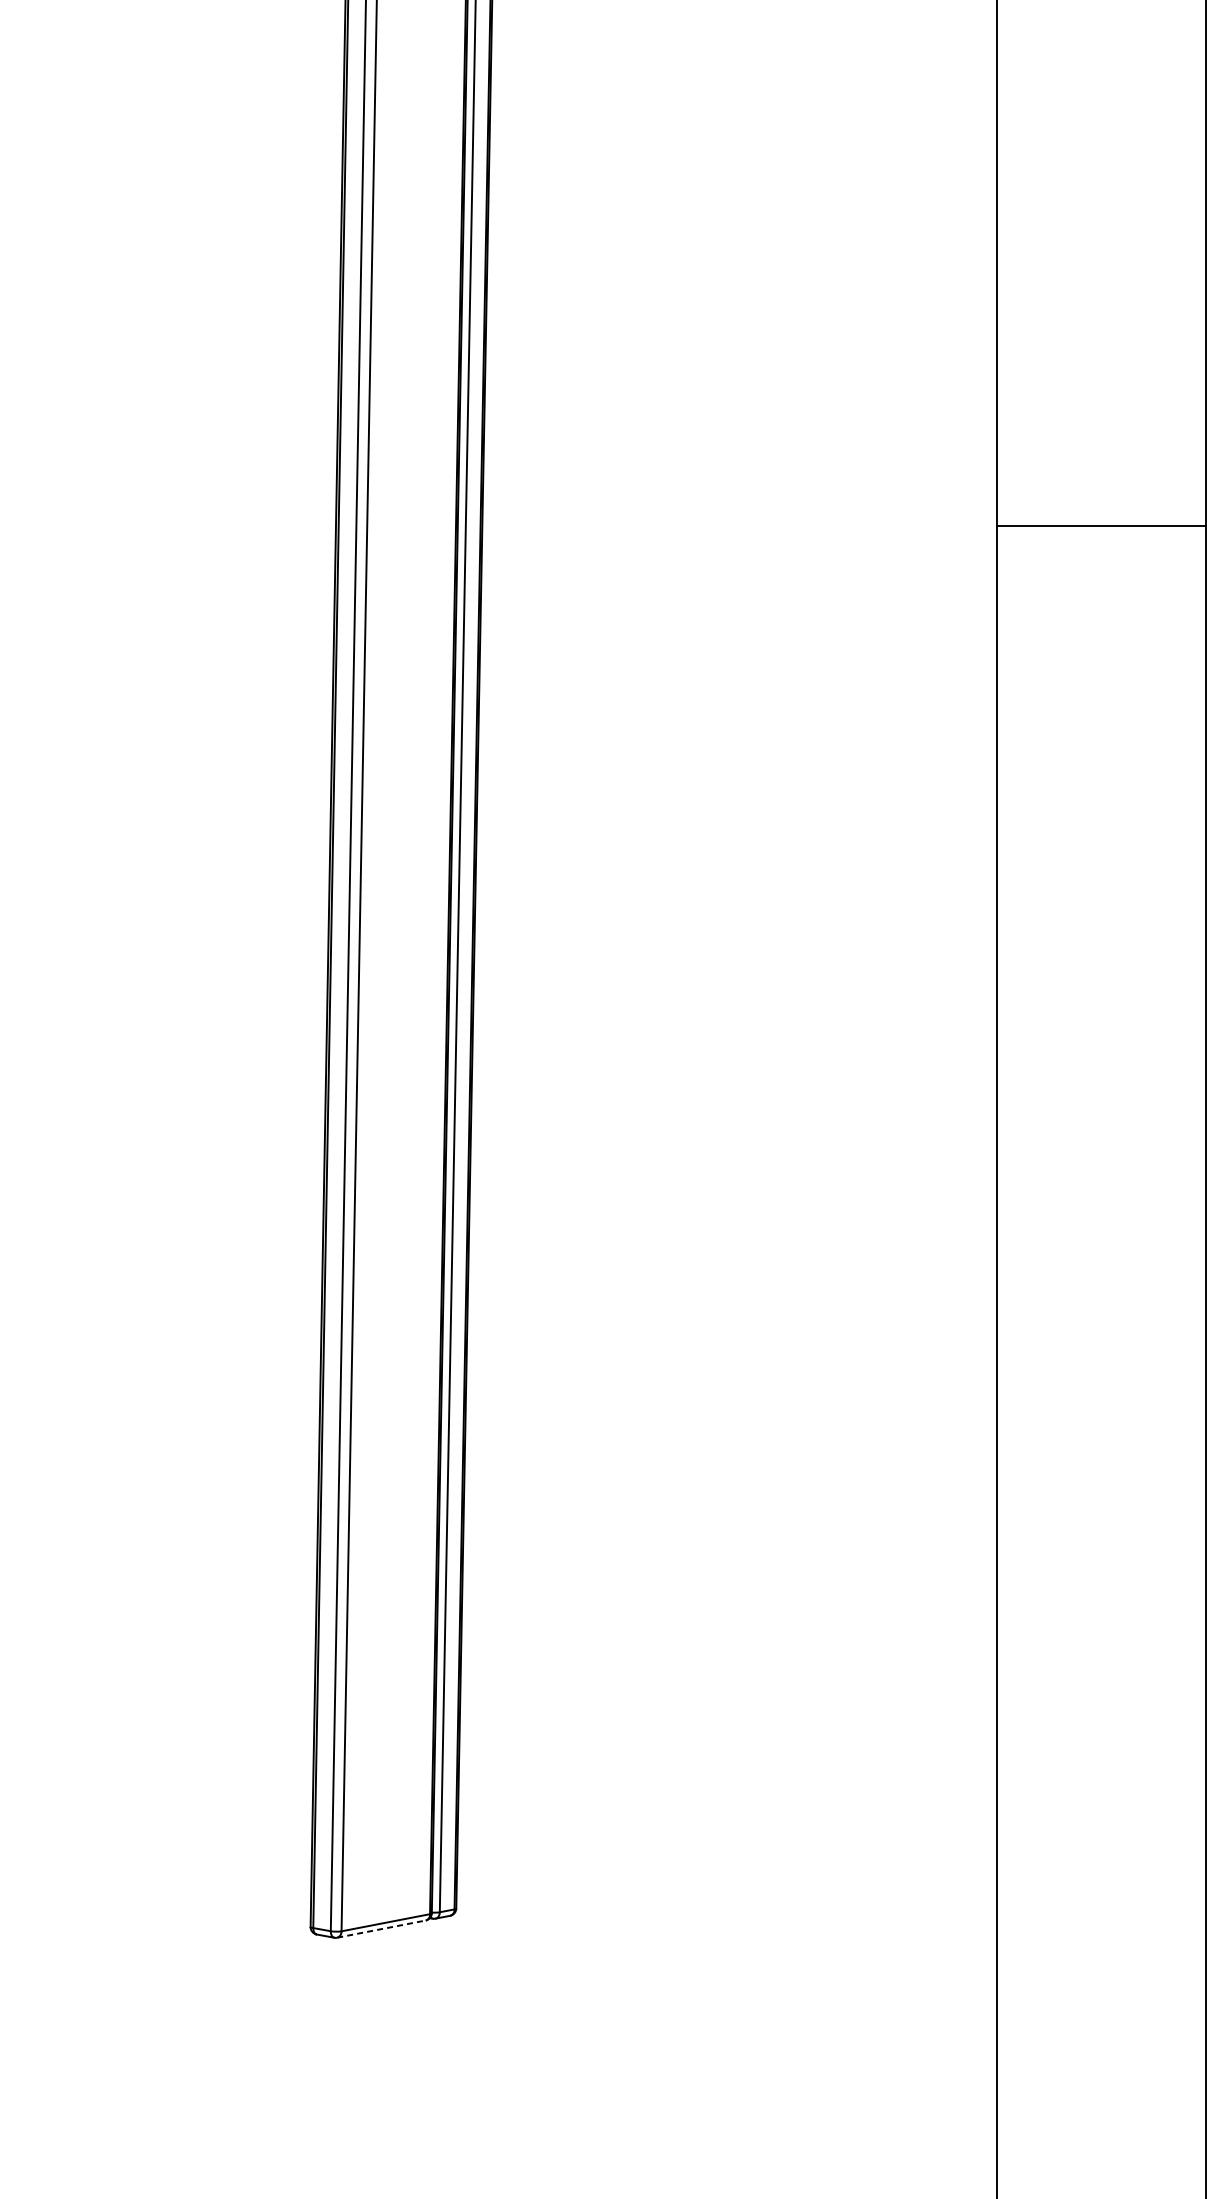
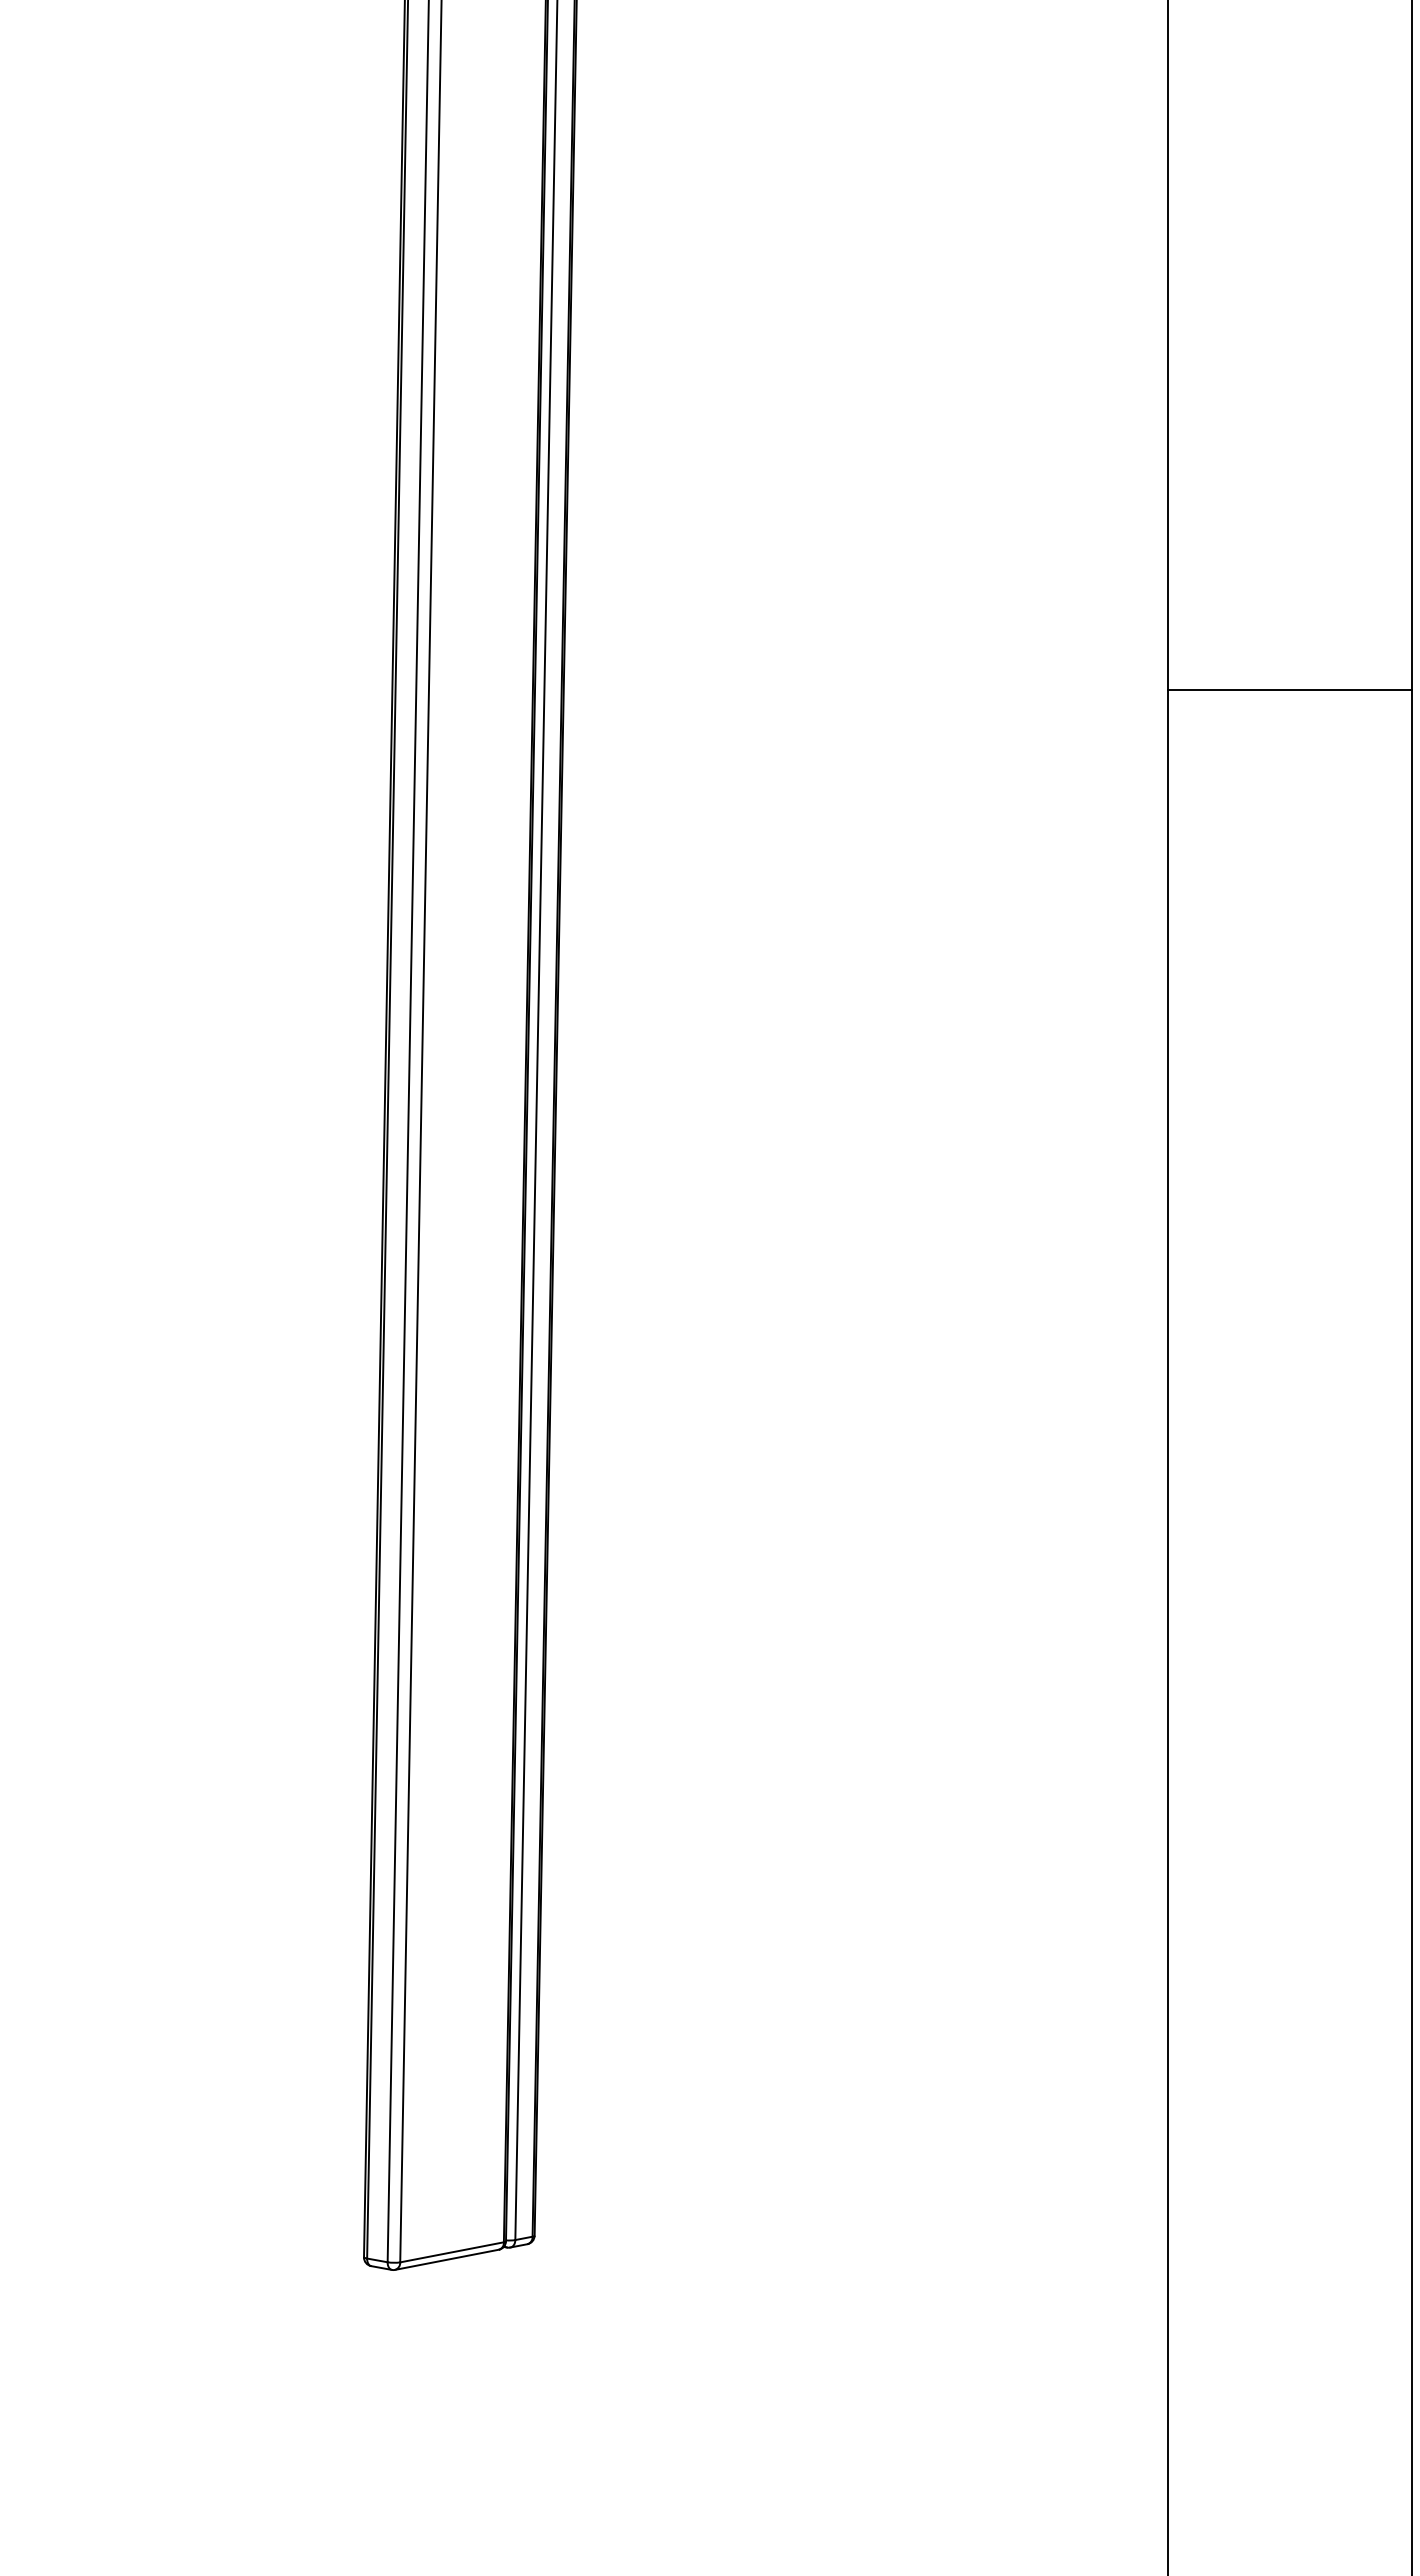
line: (1100, 525) -> (1289, 689), moved
line: (381, 1928) -> (447, 2259), dashed -> solid

